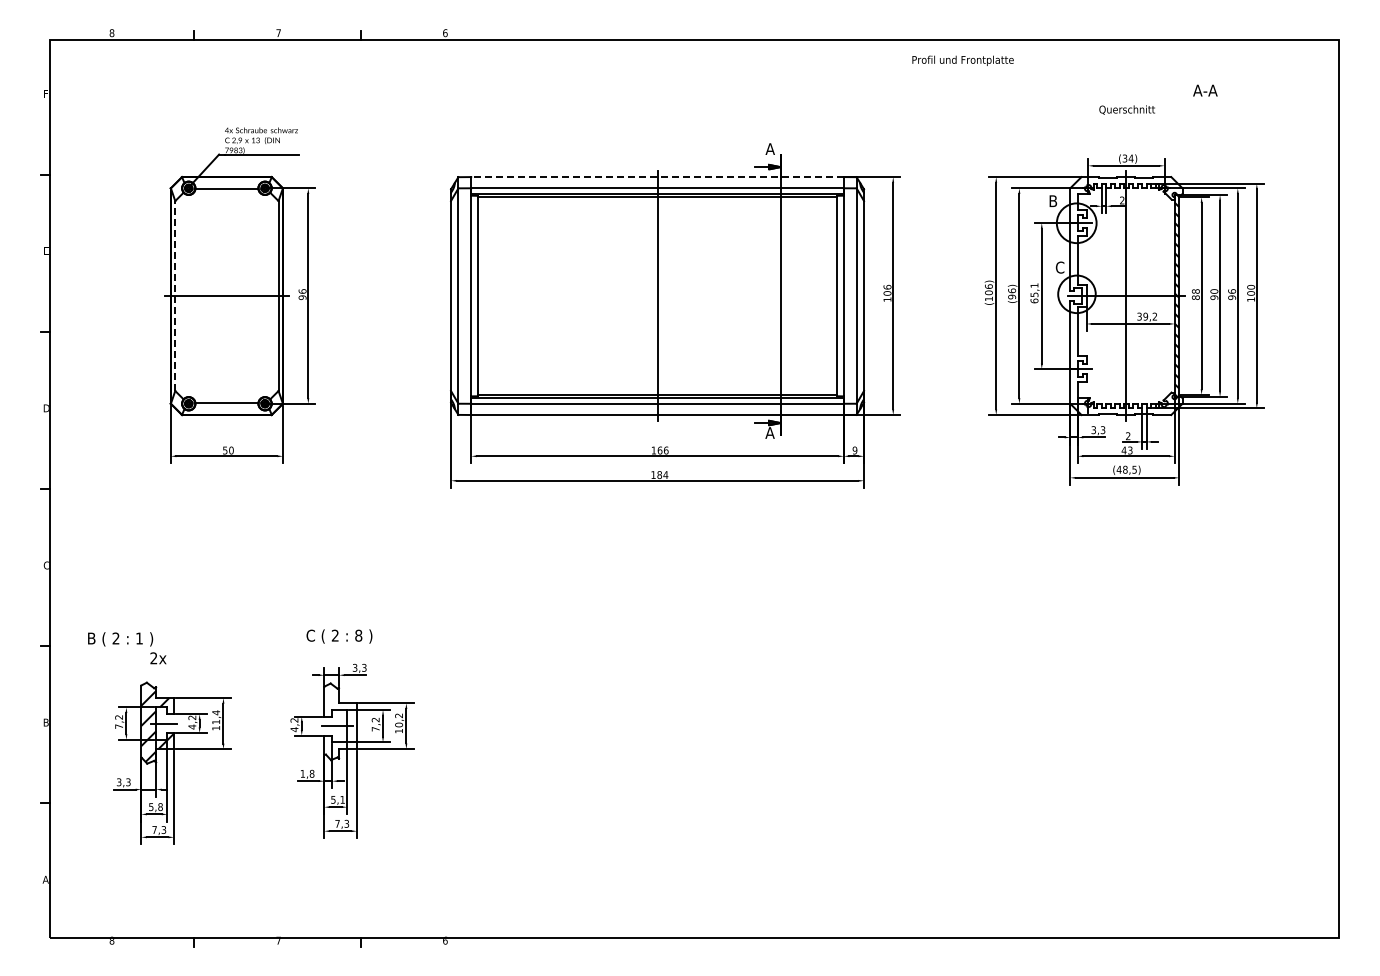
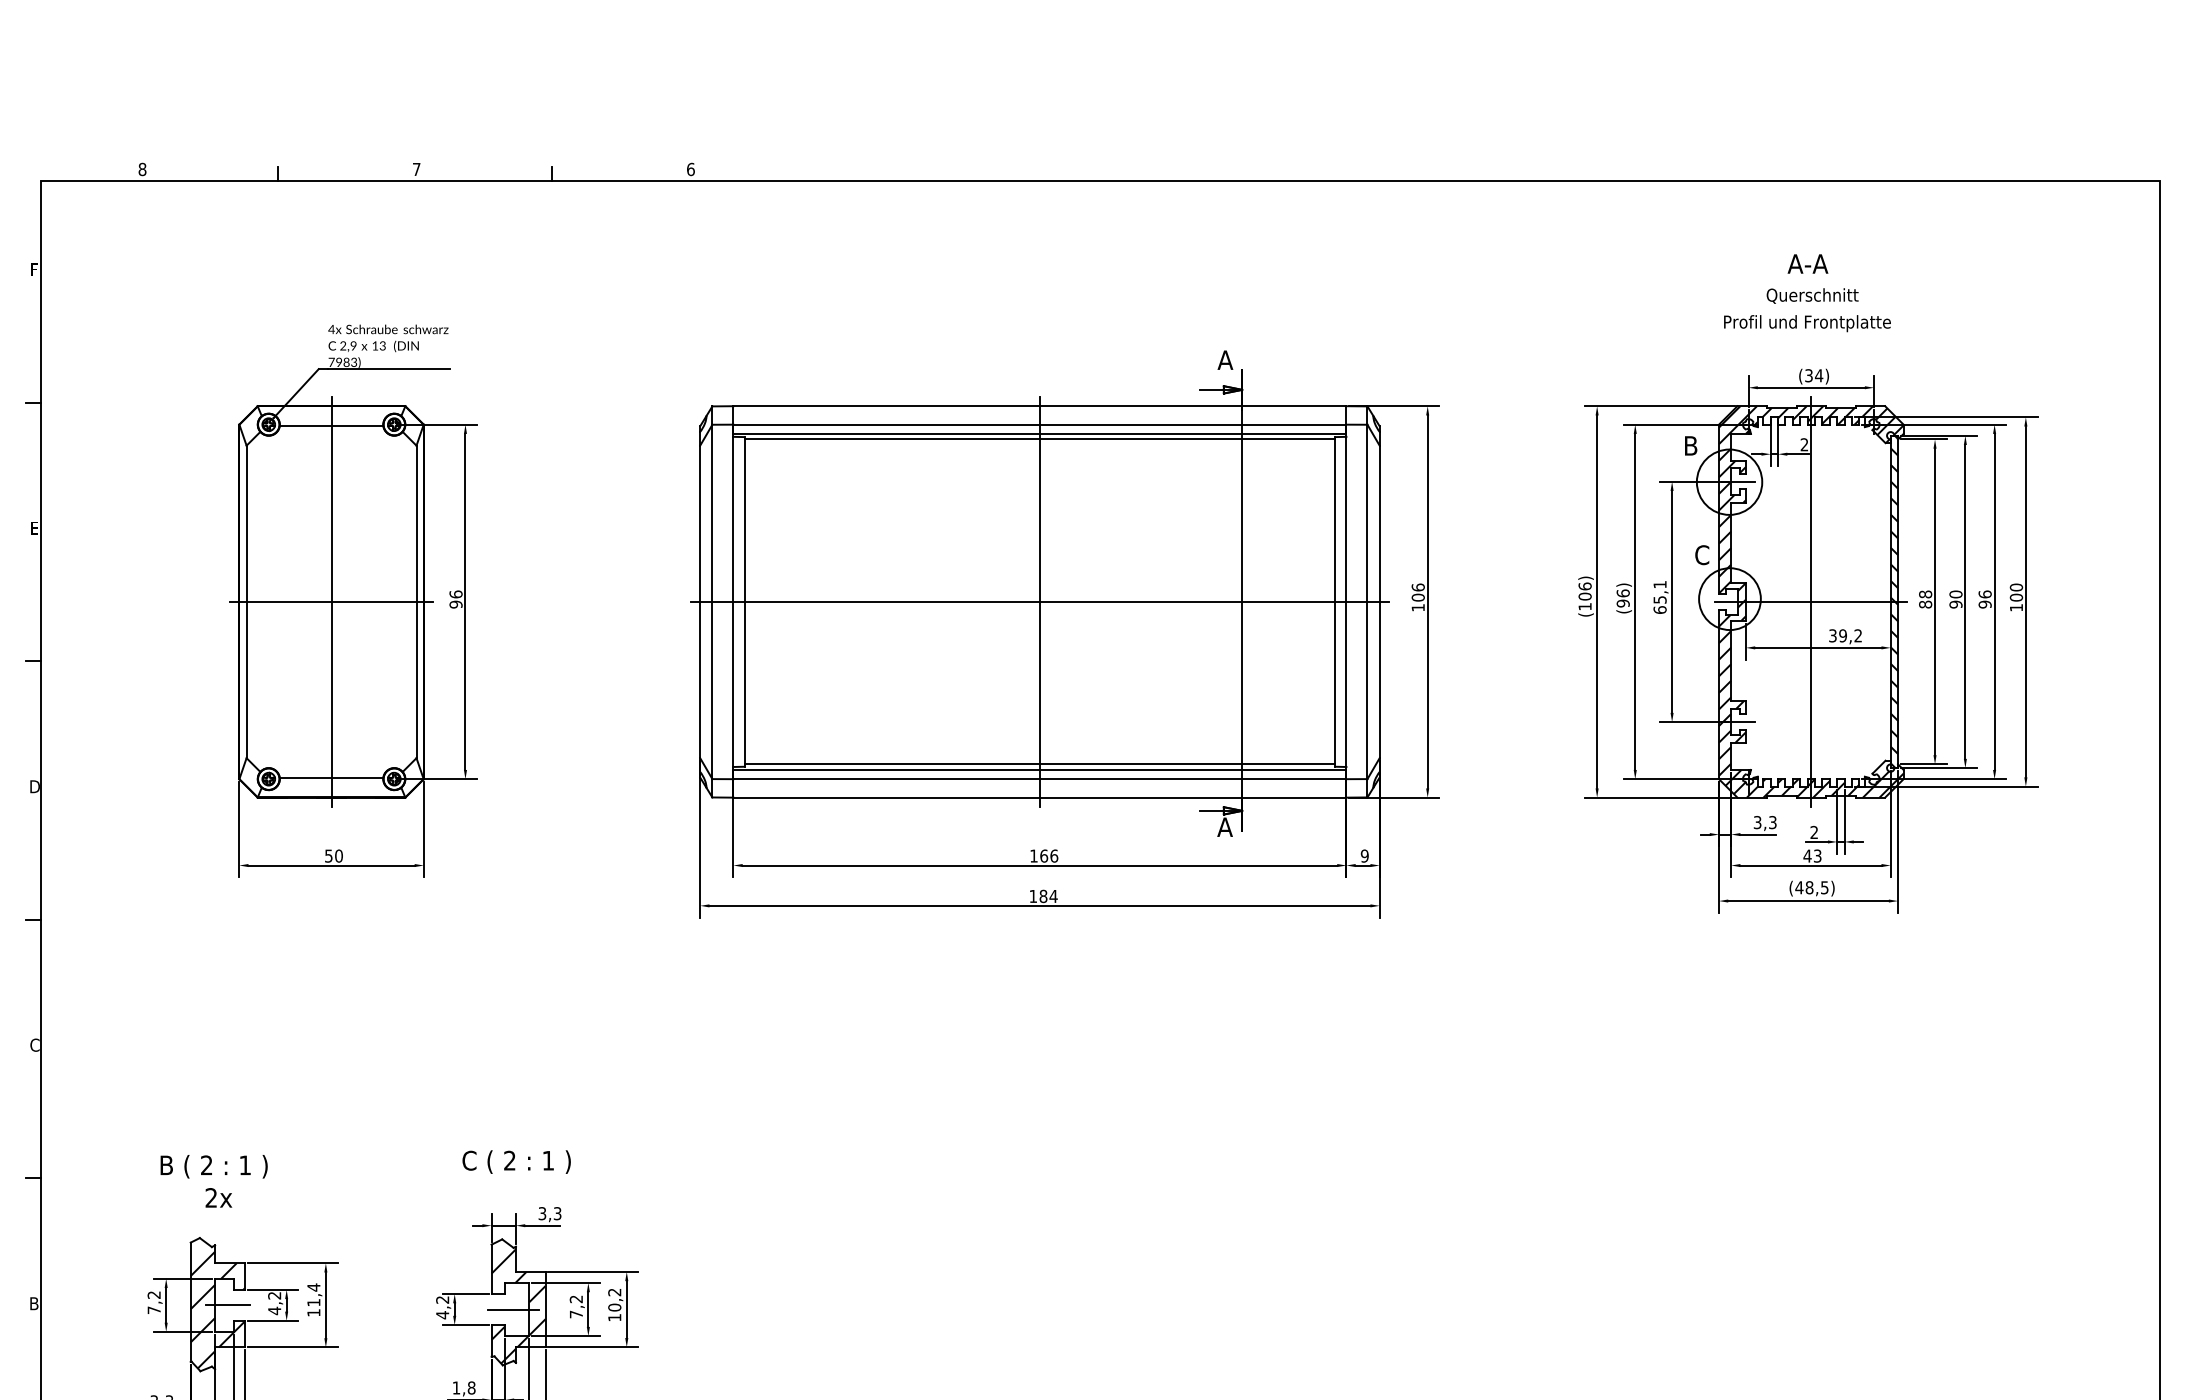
text: (962, 60) -> (1806, 323), moved
text: (1205, 90) -> (1808, 263), moved
line: (657, 177) -> (1039, 406), dashed -> solid
line: (226, 295) -> (330, 601), added
line: (175, 296) -> (246, 602), dashed -> solid
line: (657, 296) -> (1039, 602), added
hatch: (1126, 296) -> (1811, 602), added
text: (358, 635) -> (548, 1160), 8 -> 1
text: (120, 639) -> (214, 1166), moved
hatch: (340, 724) -> (518, 1306), added

